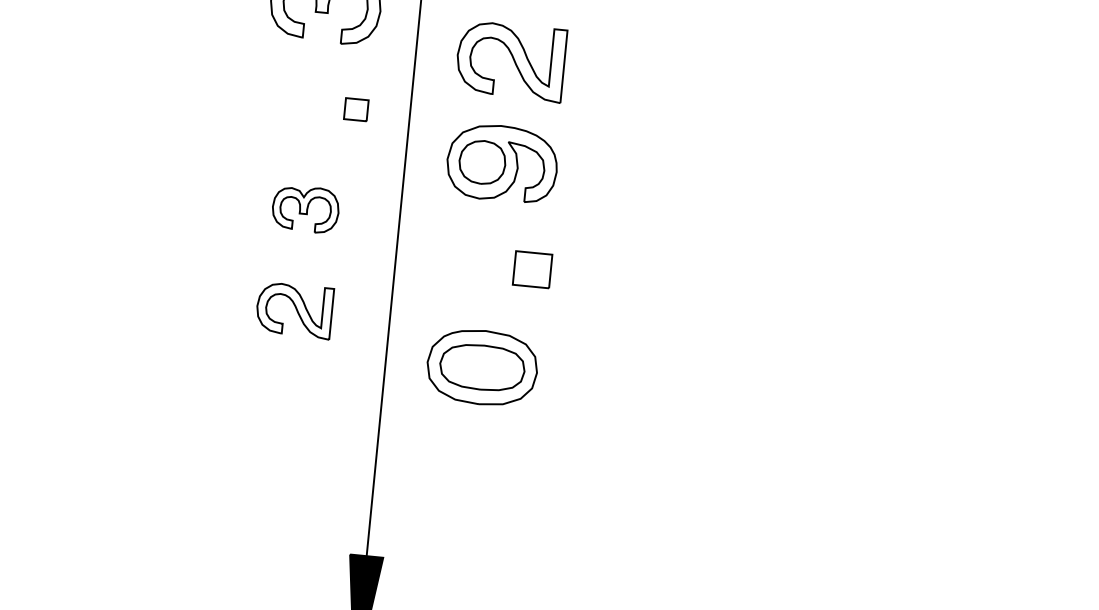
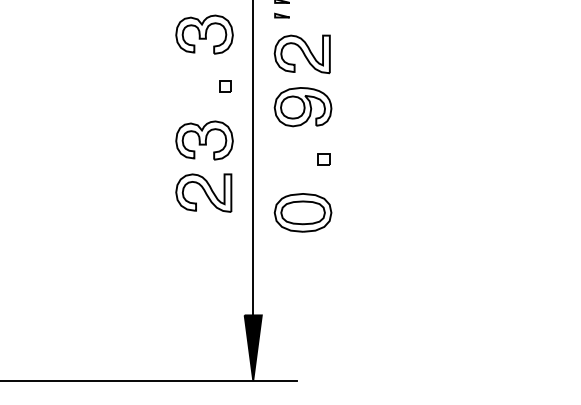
part: (305, 209) -> (204, 140), size x1.67
part: (531, 268) -> (323, 159), size x0.62
part: (293, 309) -> (203, 192), size x1.43

